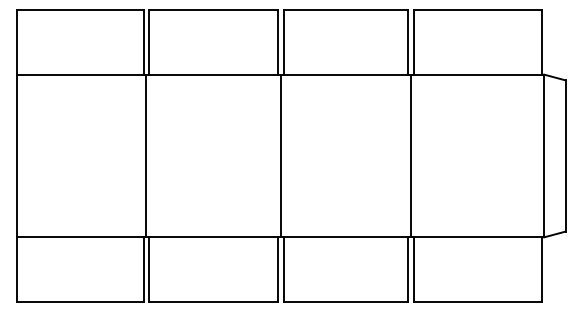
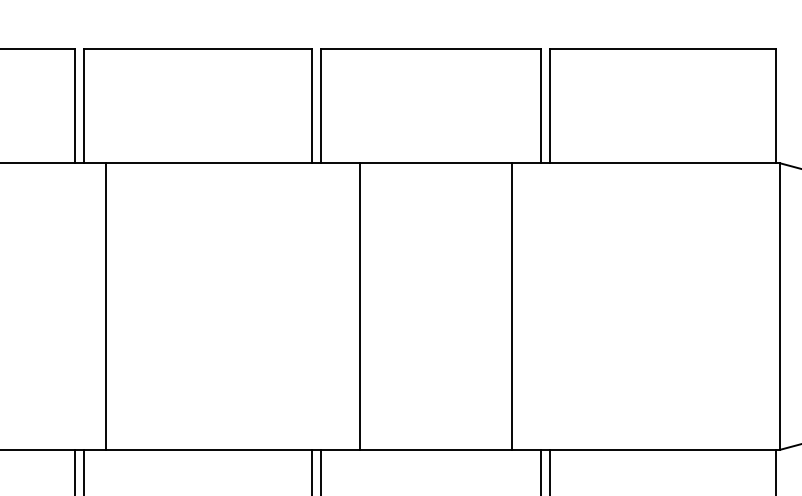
line: (146, 155) -> (106, 305), moved
line: (280, 155) -> (359, 305), moved
line: (411, 155) -> (512, 305), moved

